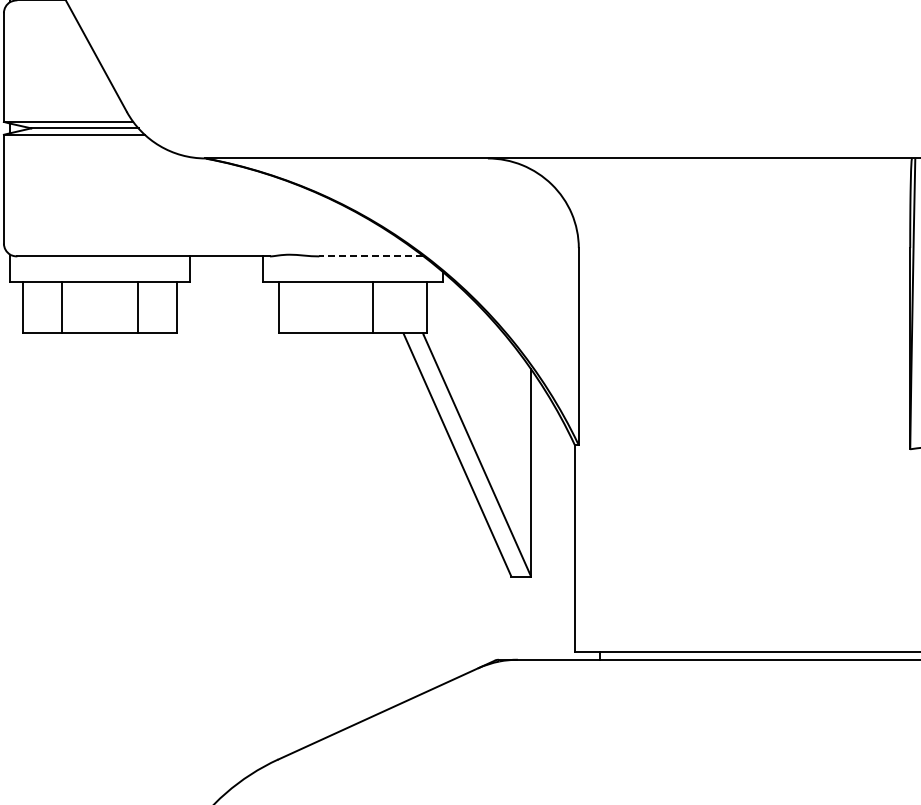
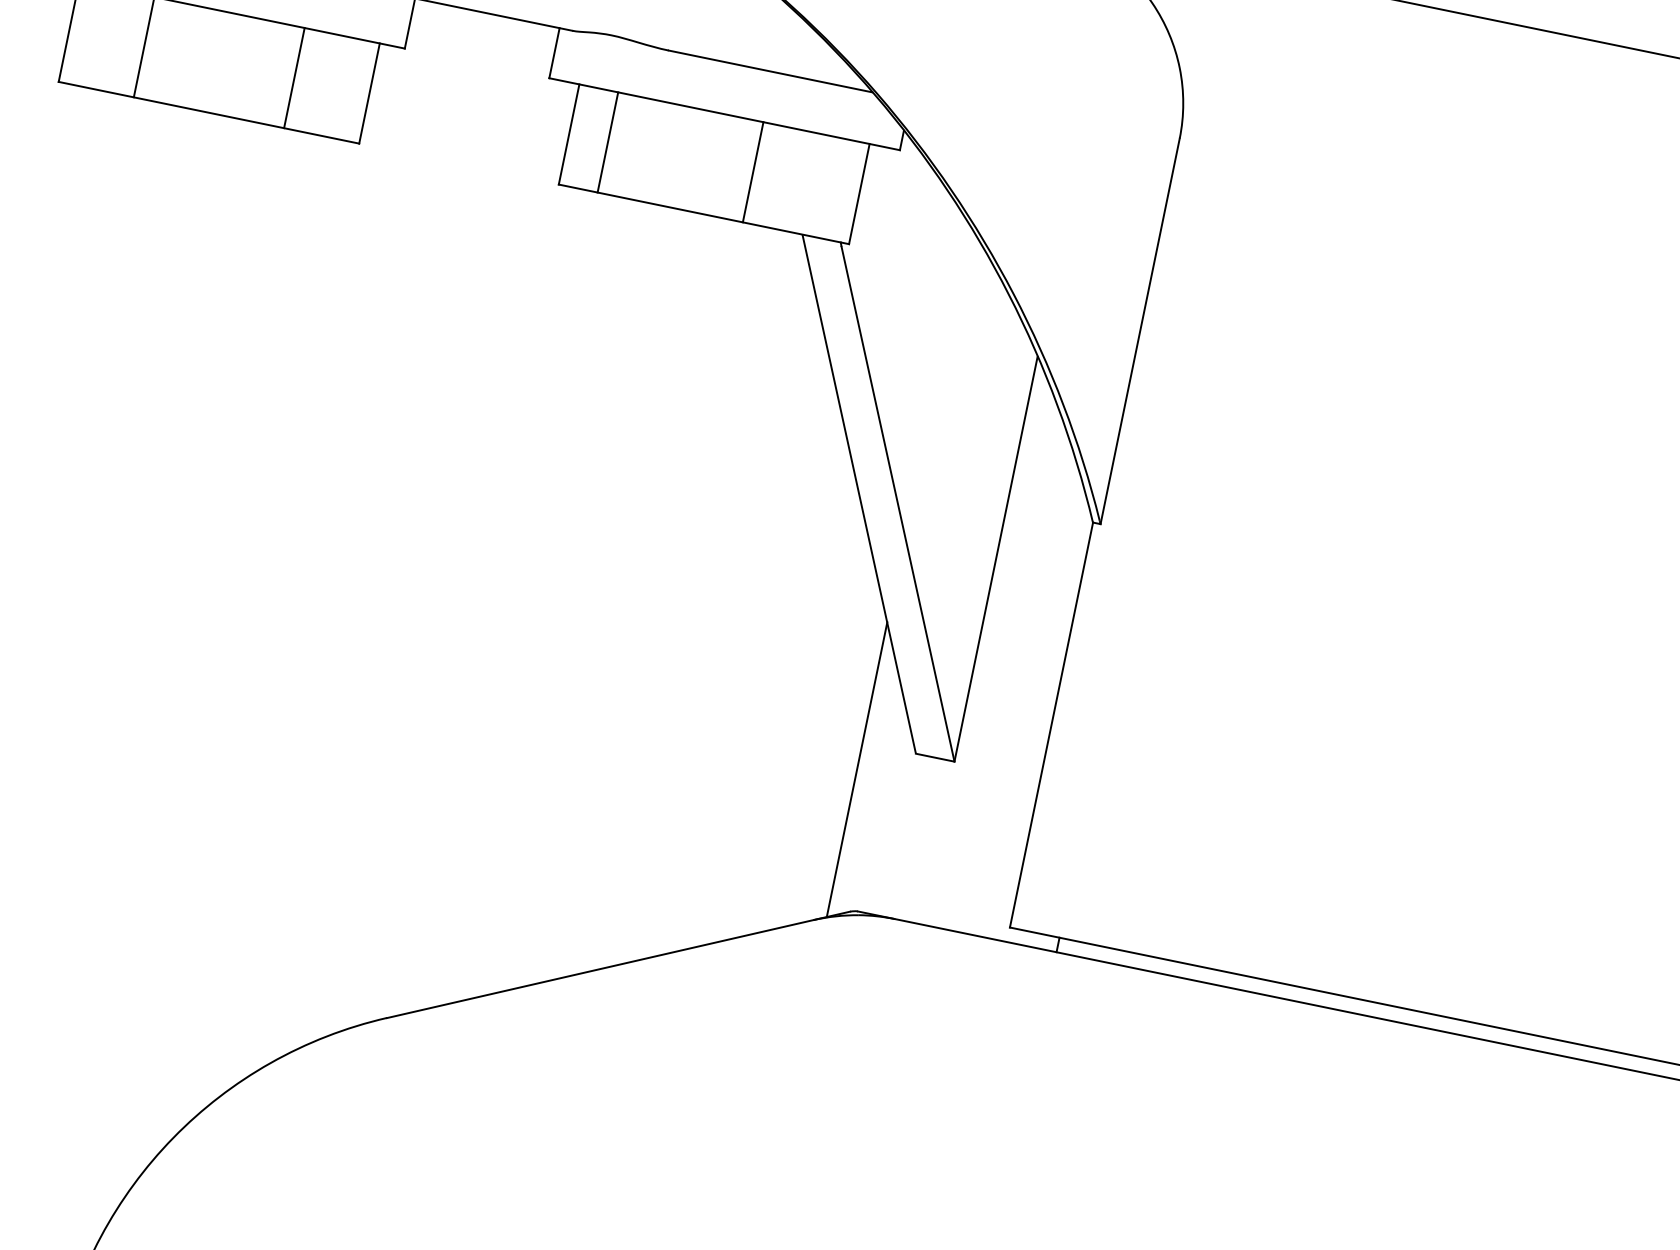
line: (370, 256) -> (768, 71), dashed -> solid
line: (298, 307) -> (607, 142), added
line: (484, 589) -> (858, 768), added

